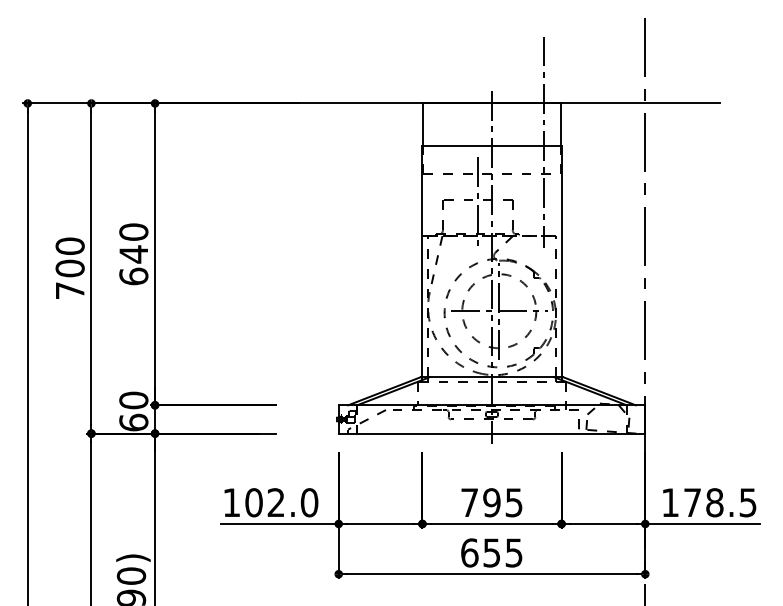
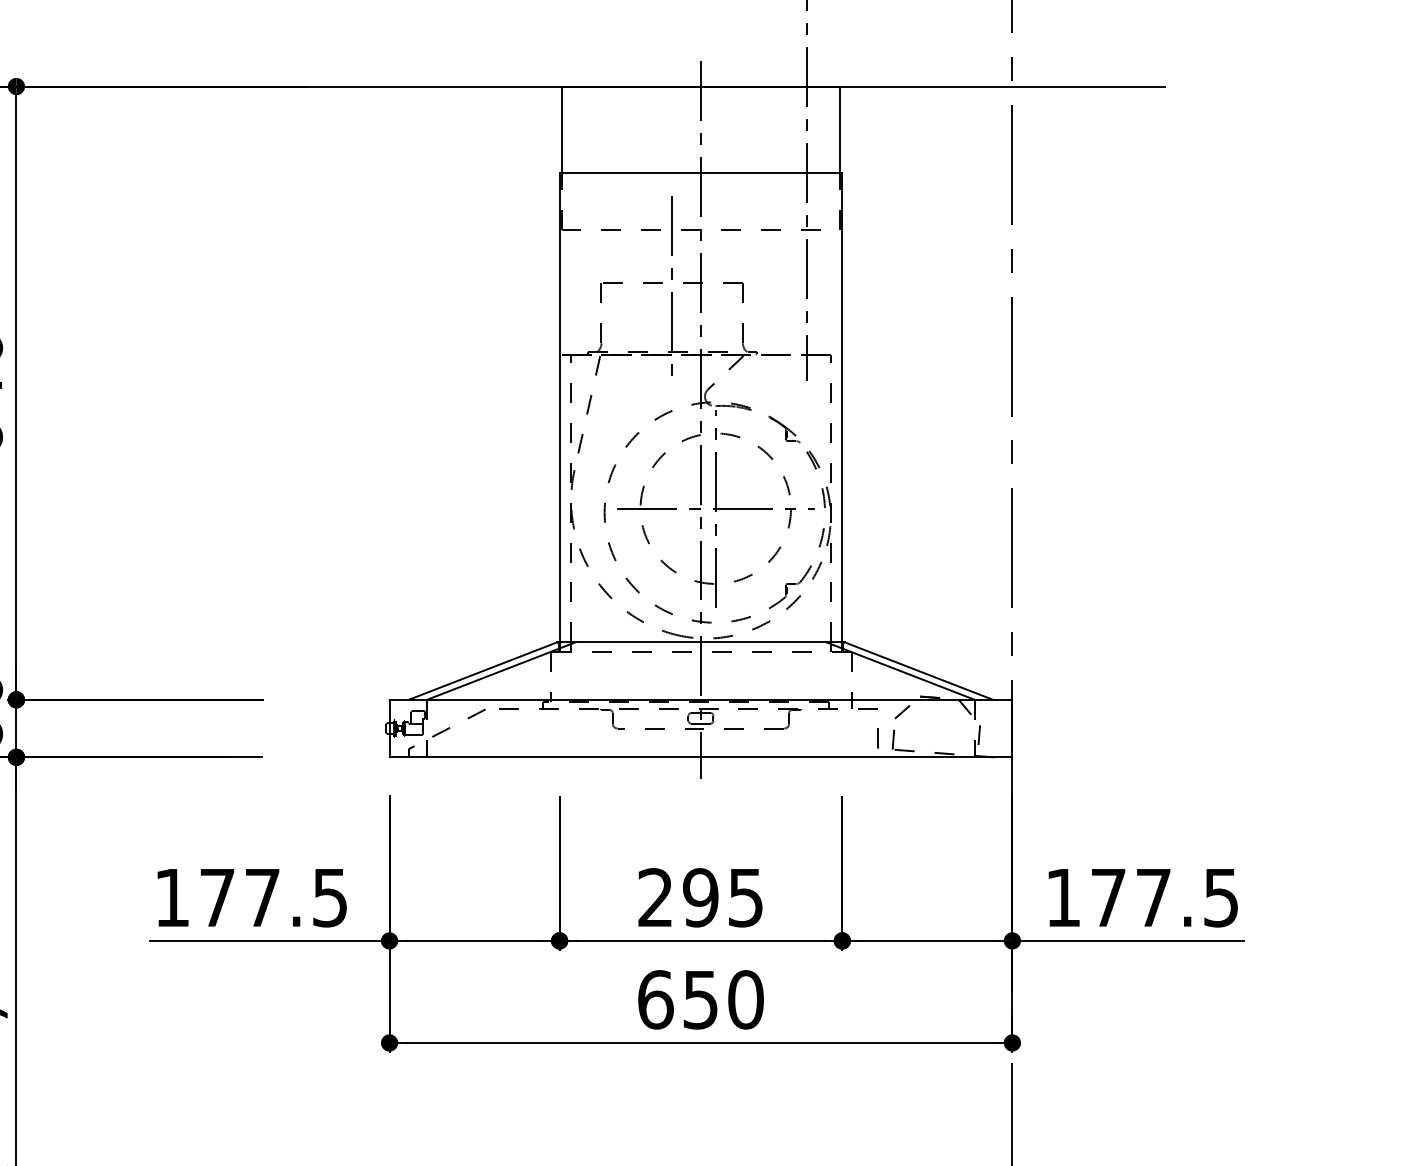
text: (281, 502) -> (273, 897), 102.0 -> 177.5
text: (469, 502) -> (655, 897), 795 -> 295
text: (714, 502) -> (1152, 897), 178.5 -> 177.5
text: (513, 552) -> (744, 998), 655 -> 650

